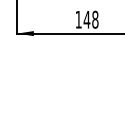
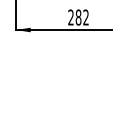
text: (86, 19) -> (78, 17), 148 -> 282

